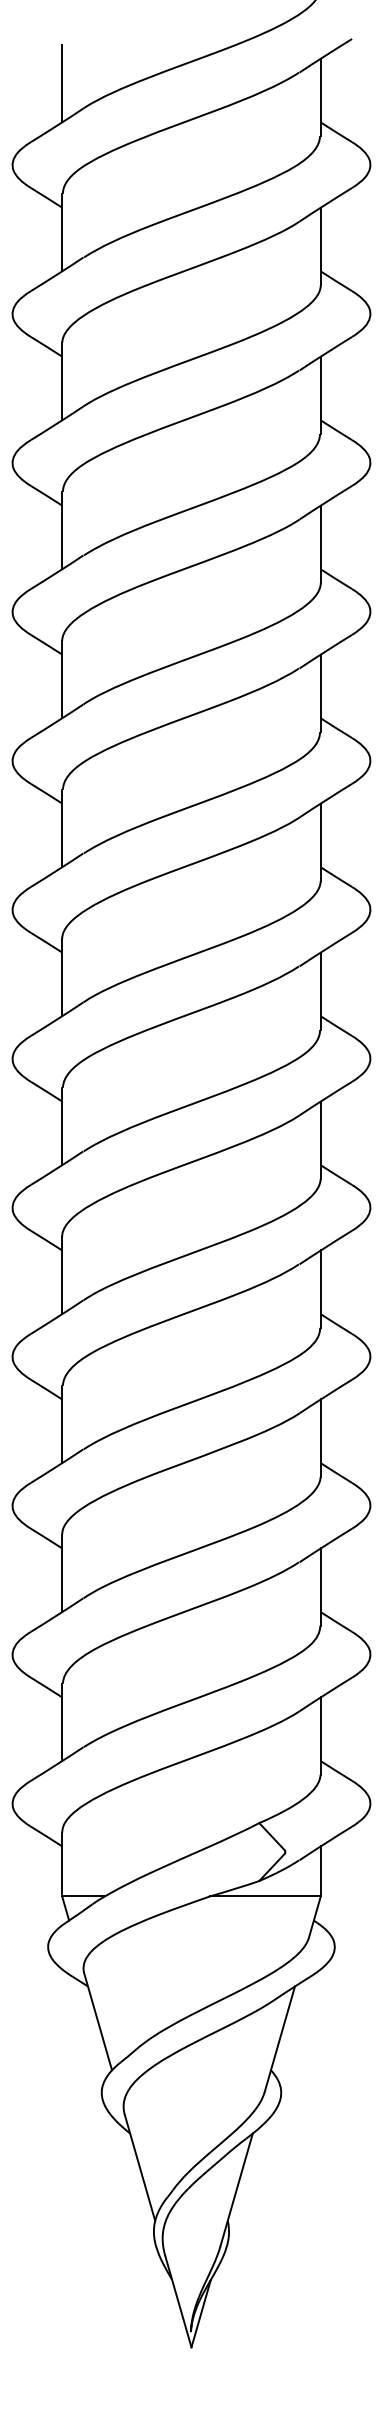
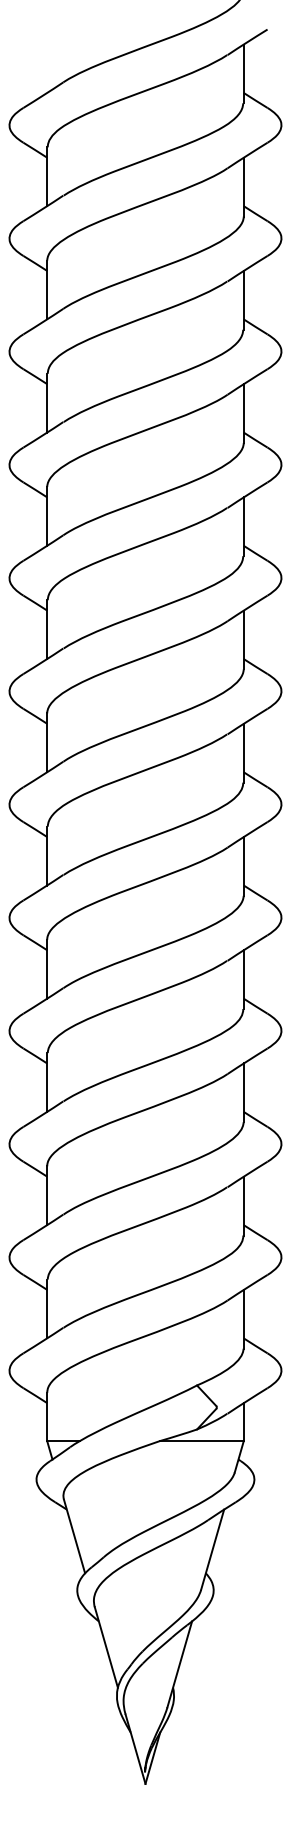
line: (62, 83) -> (47, 63), removed

